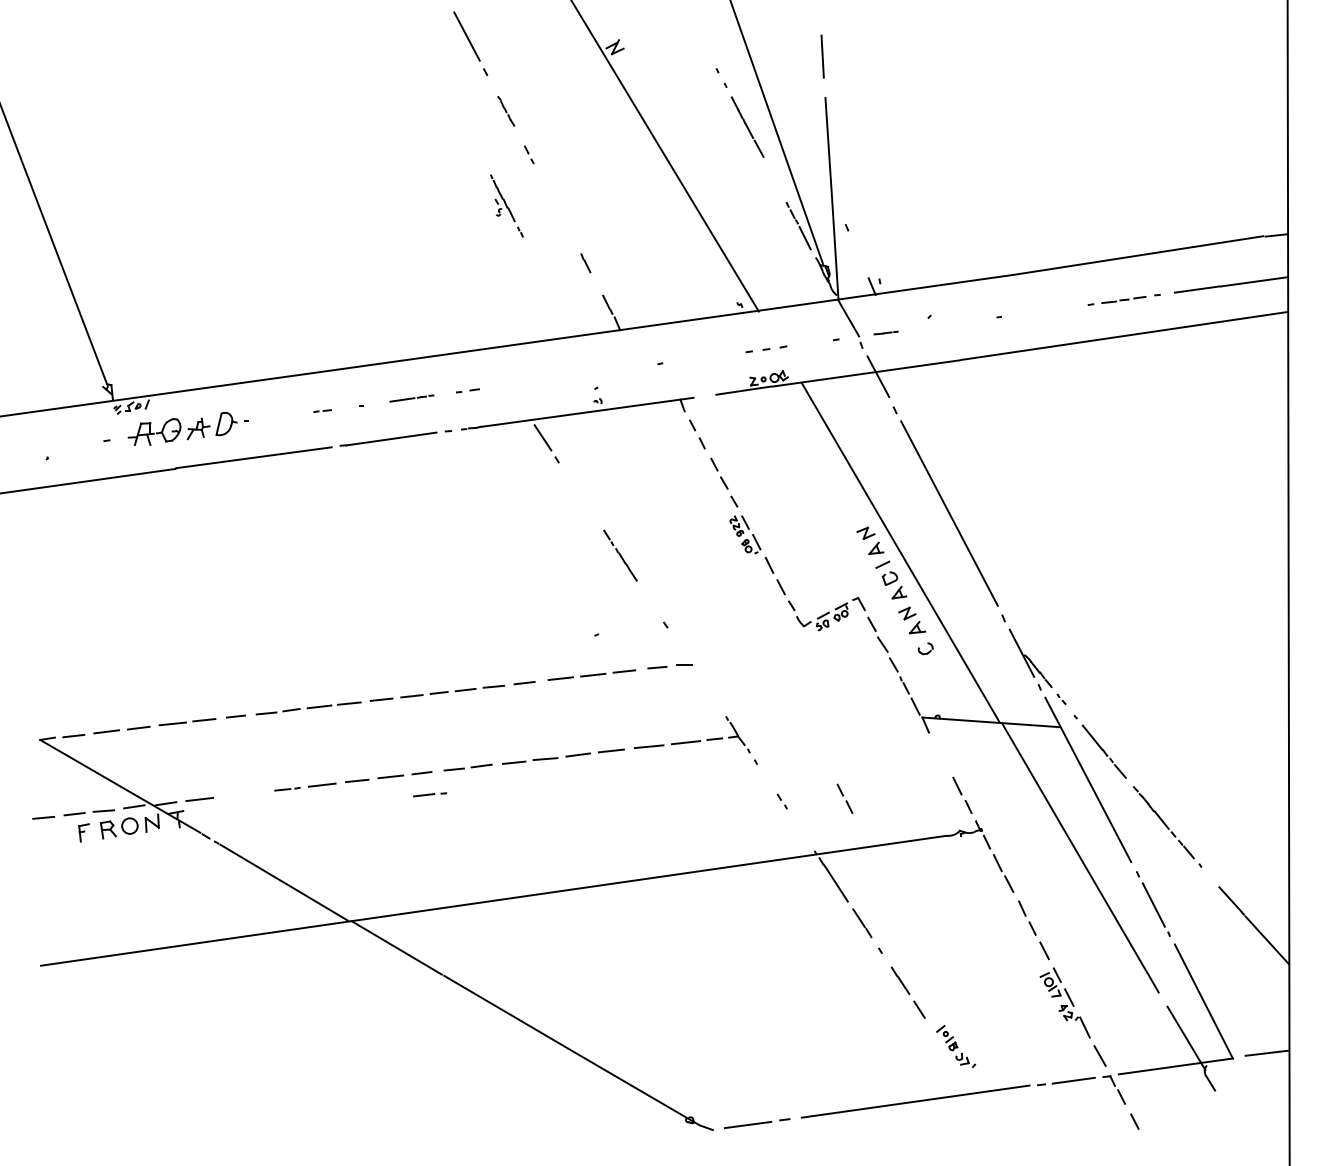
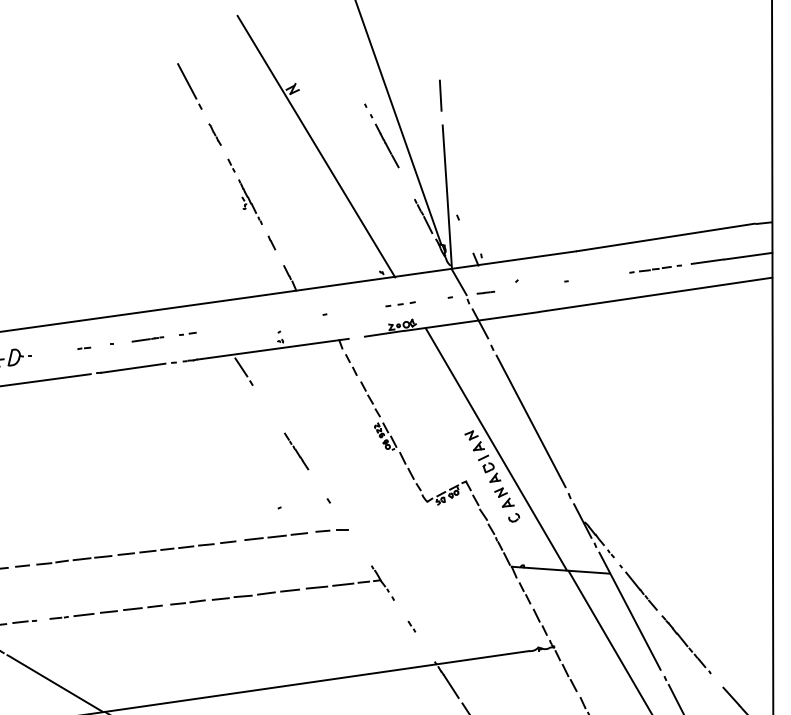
part: (506, 205) -> (250, 201), moved
line: (430, 794) -> (25, 621), moved
line: (843, 796) -> (523, 591), moved

